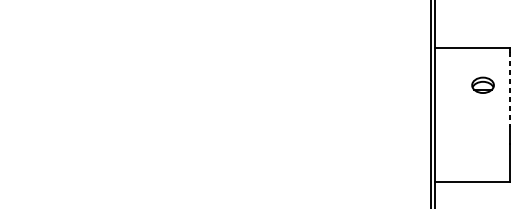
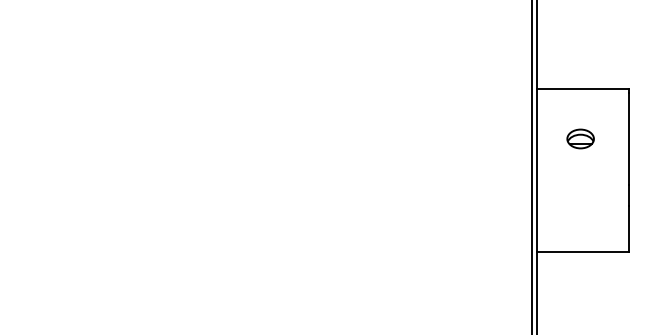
part: (482, 84) -> (580, 138), moved
line: (510, 89) -> (629, 139), dashed -> solid

